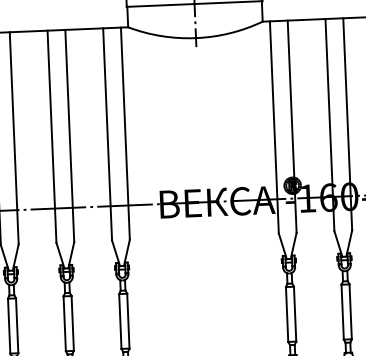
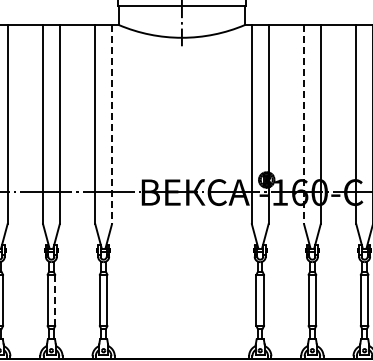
line: (330, 124) -> (304, 124), solid -> dashed
line: (125, 133) -> (112, 124), solid -> dashed
line: (73, 323) -> (55, 300), solid -> dashed

